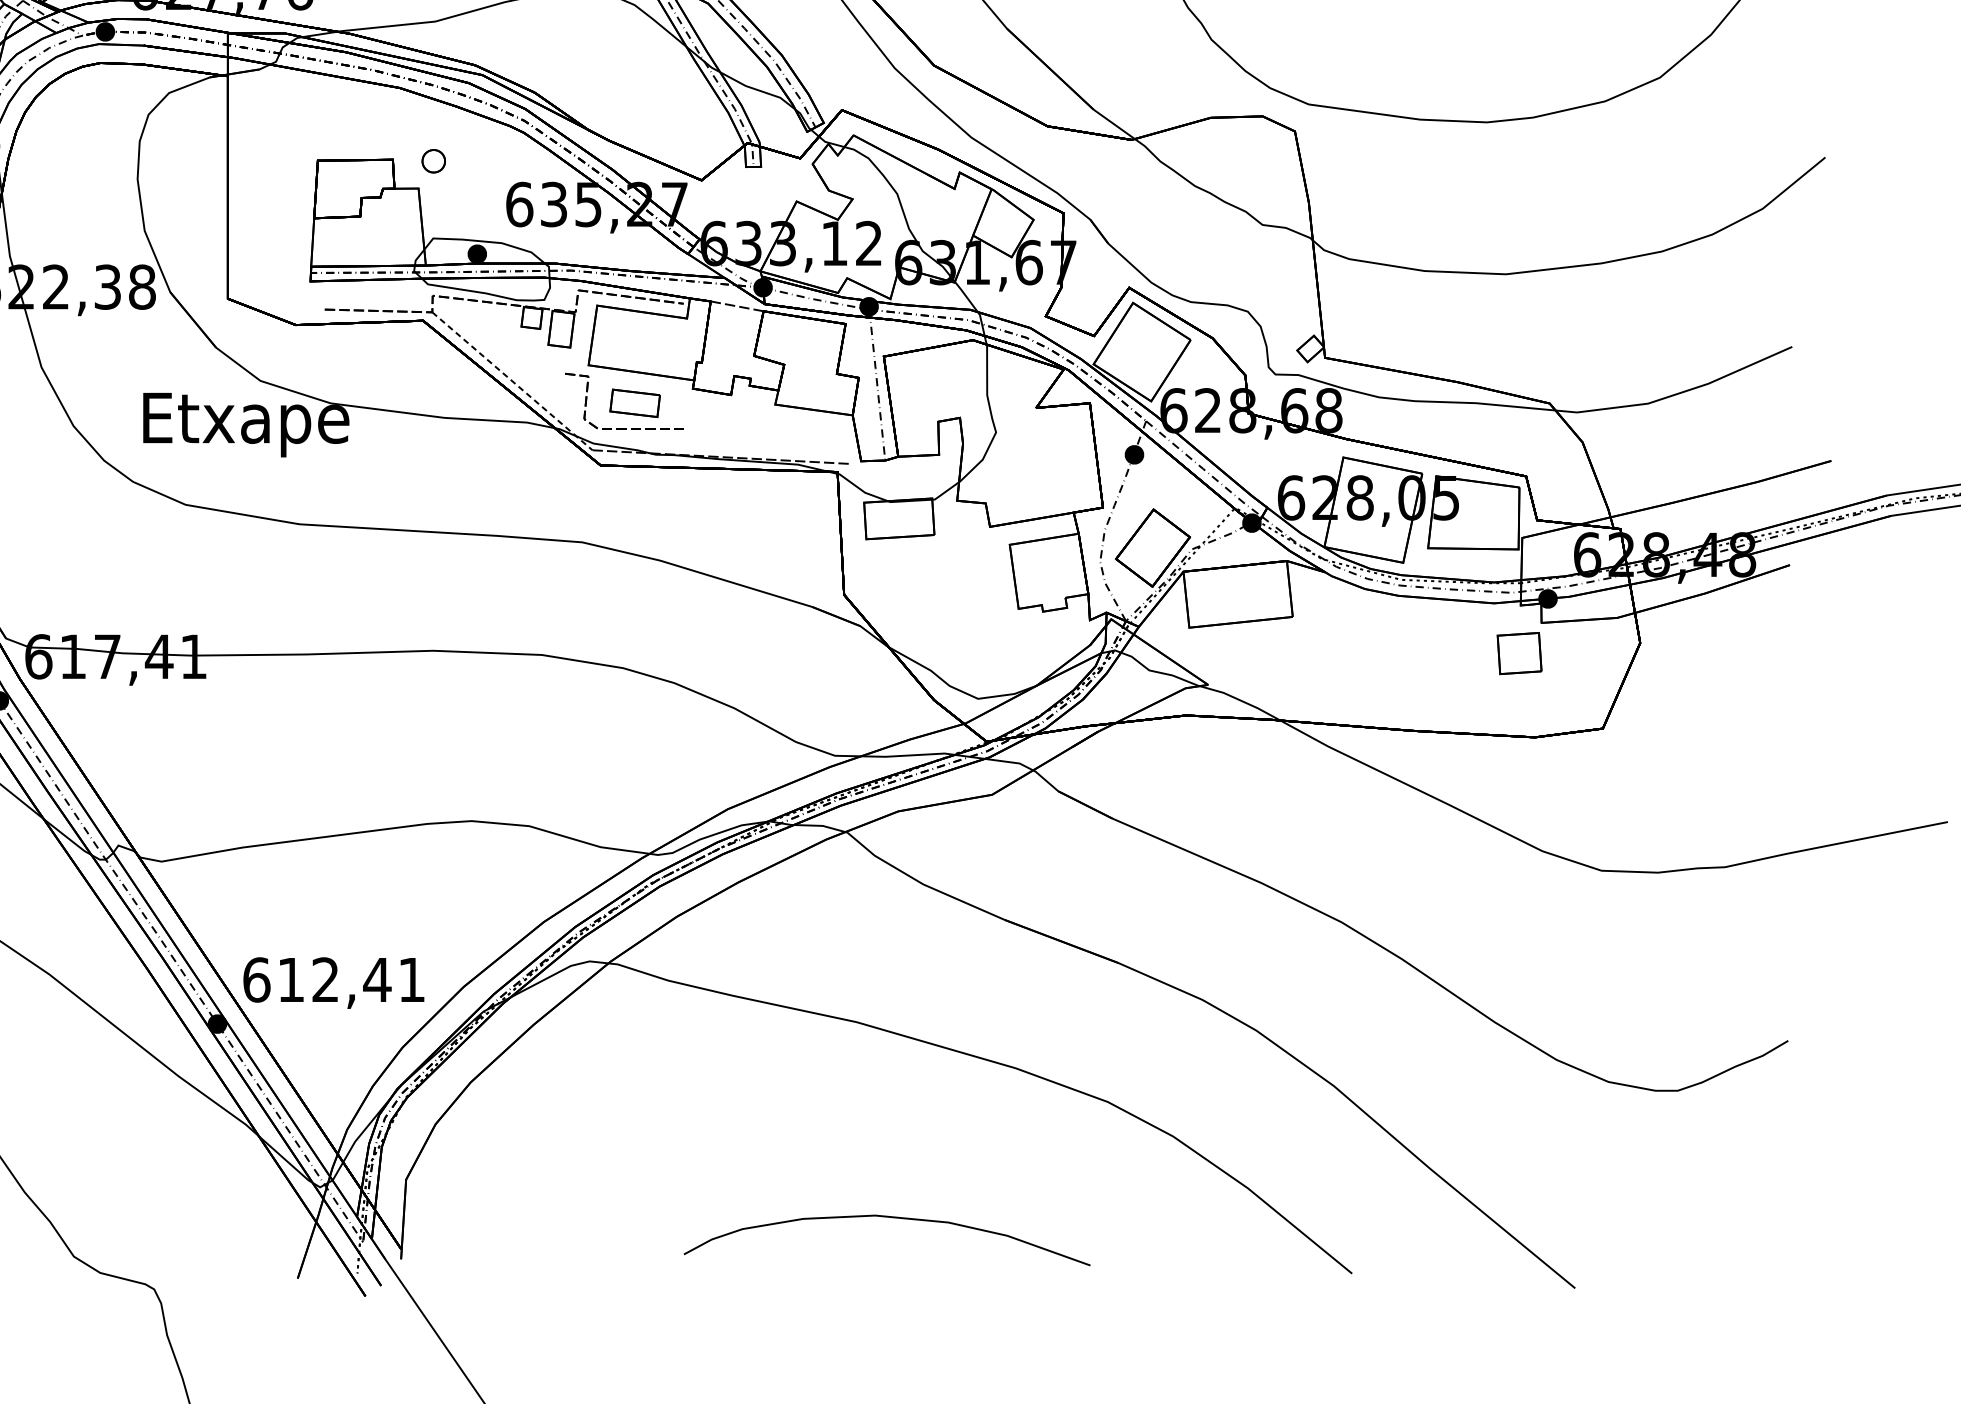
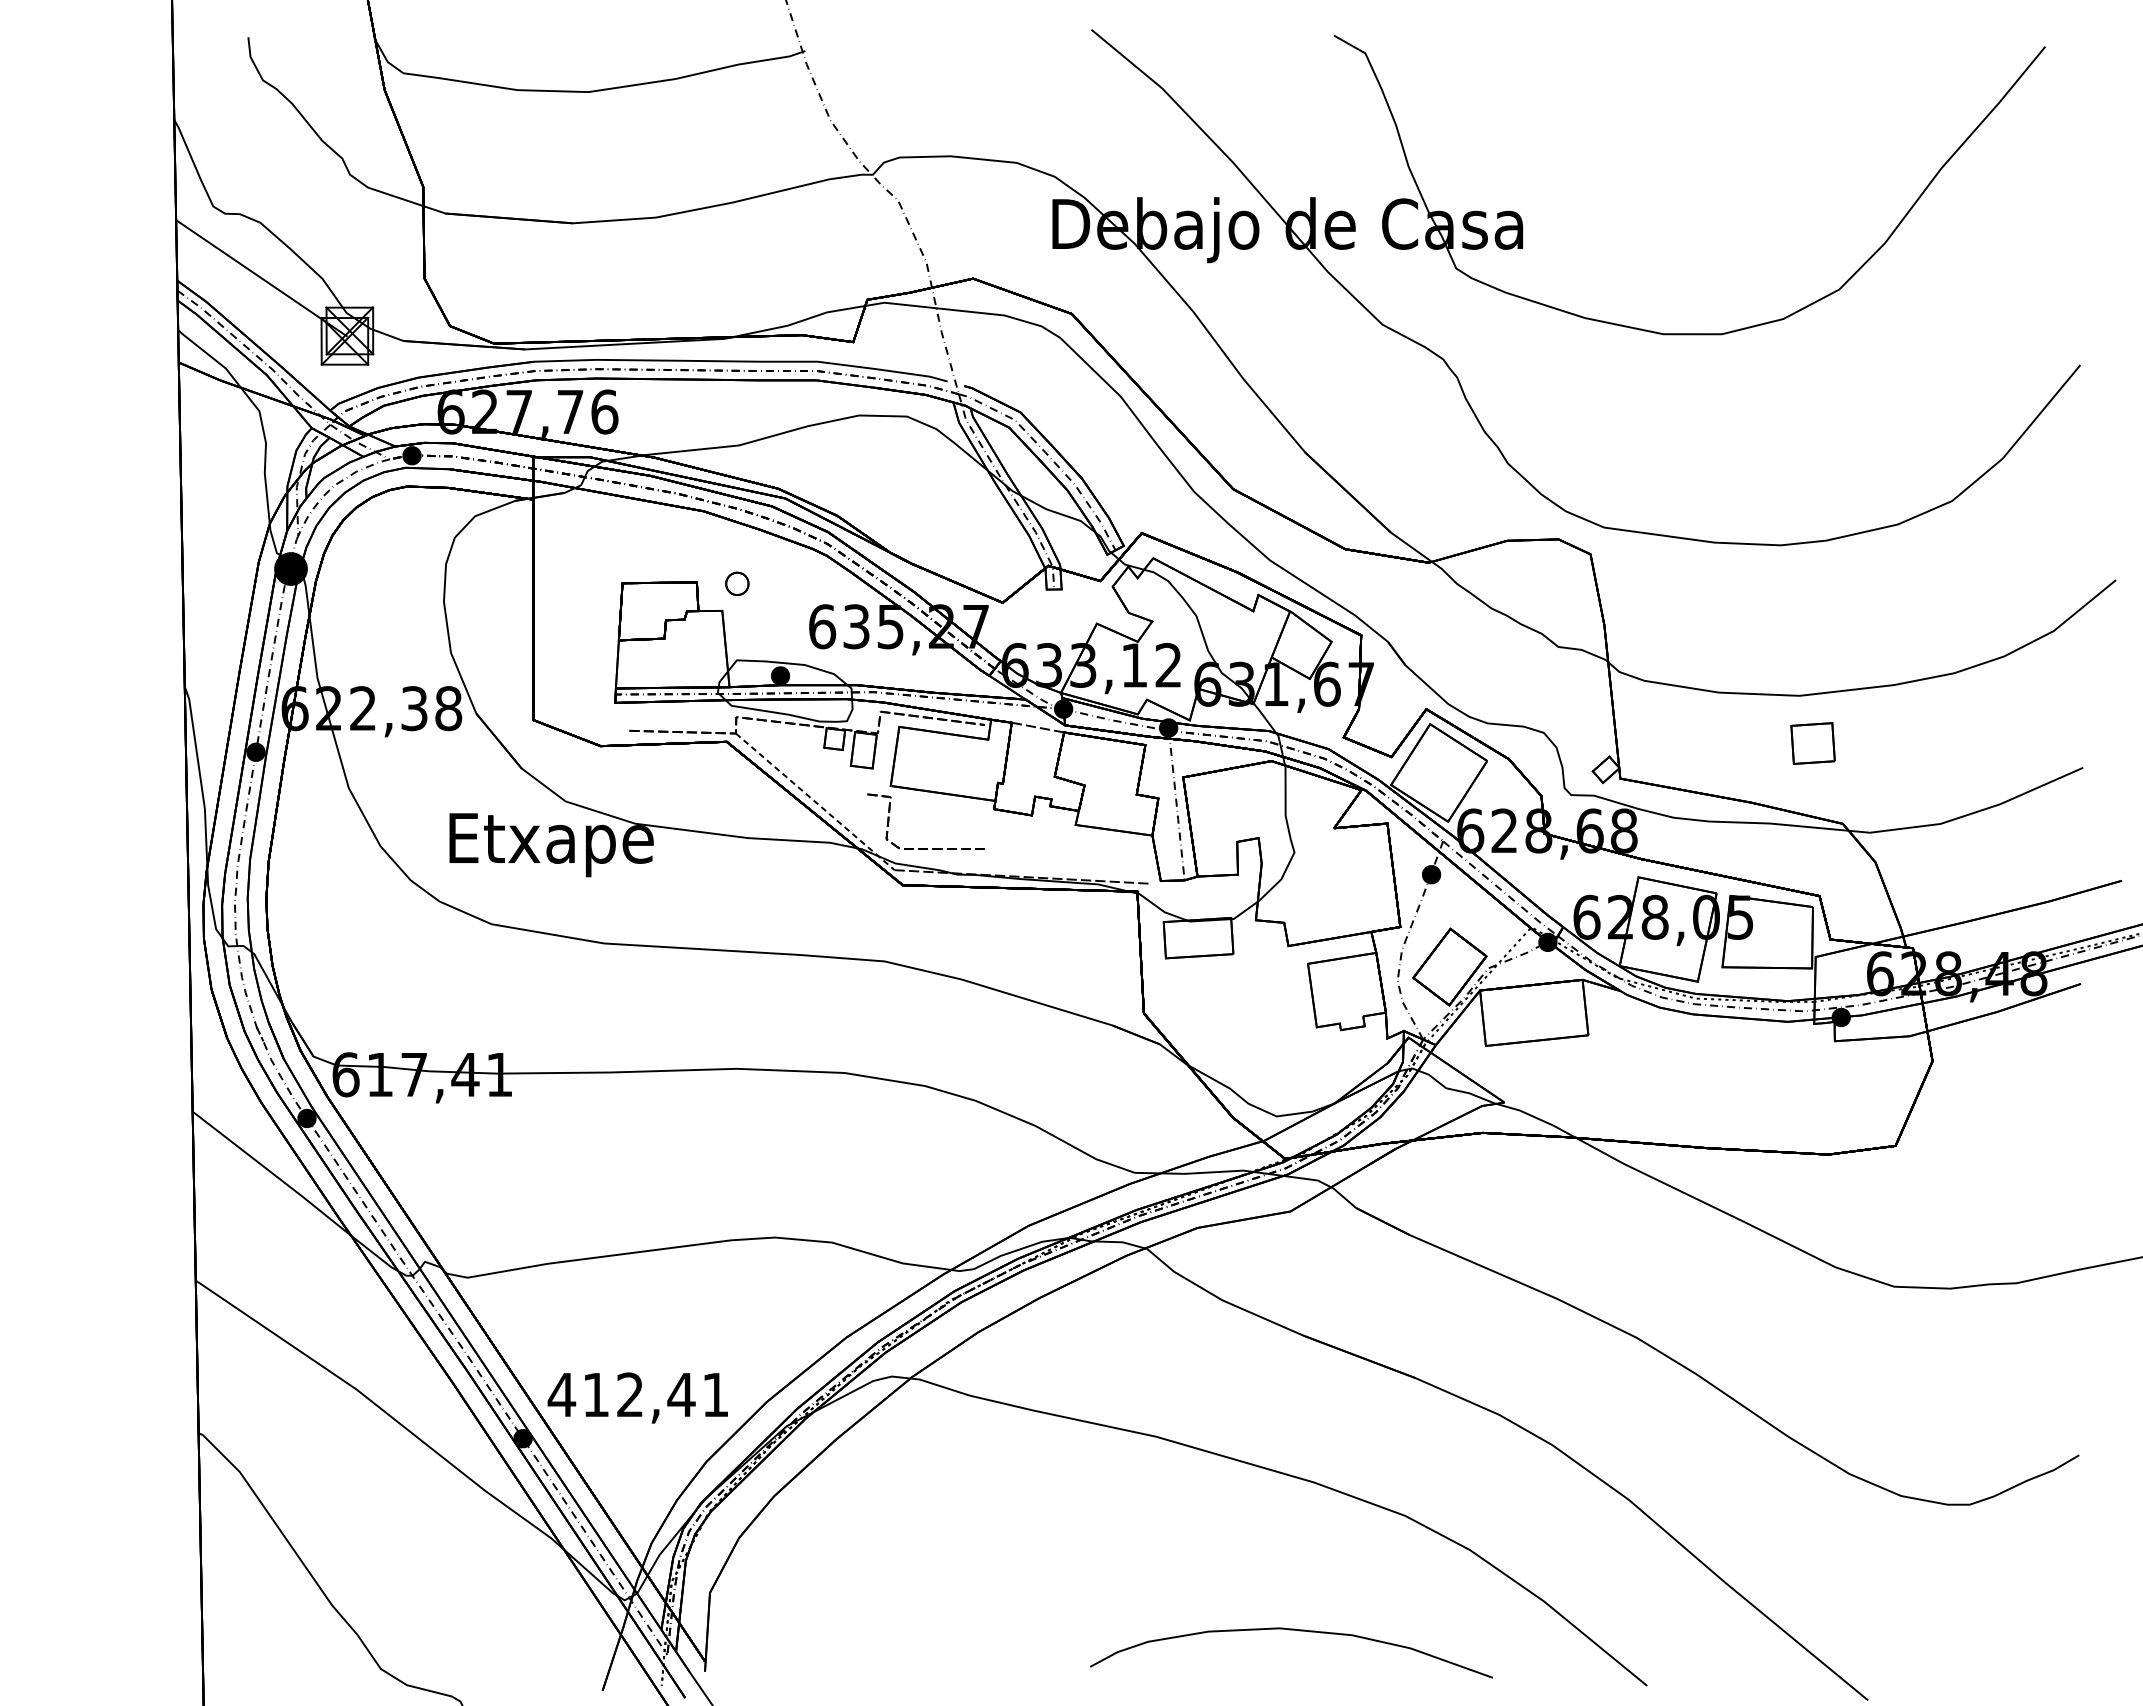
part: (634, 403) -> (936, 823), removed
part: (1519, 653) -> (1812, 743), moved
text: (256, 979) -> (561, 1394), 612,41 -> 412,41
curve: (887, 1217) -> (1291, 1630), moved

